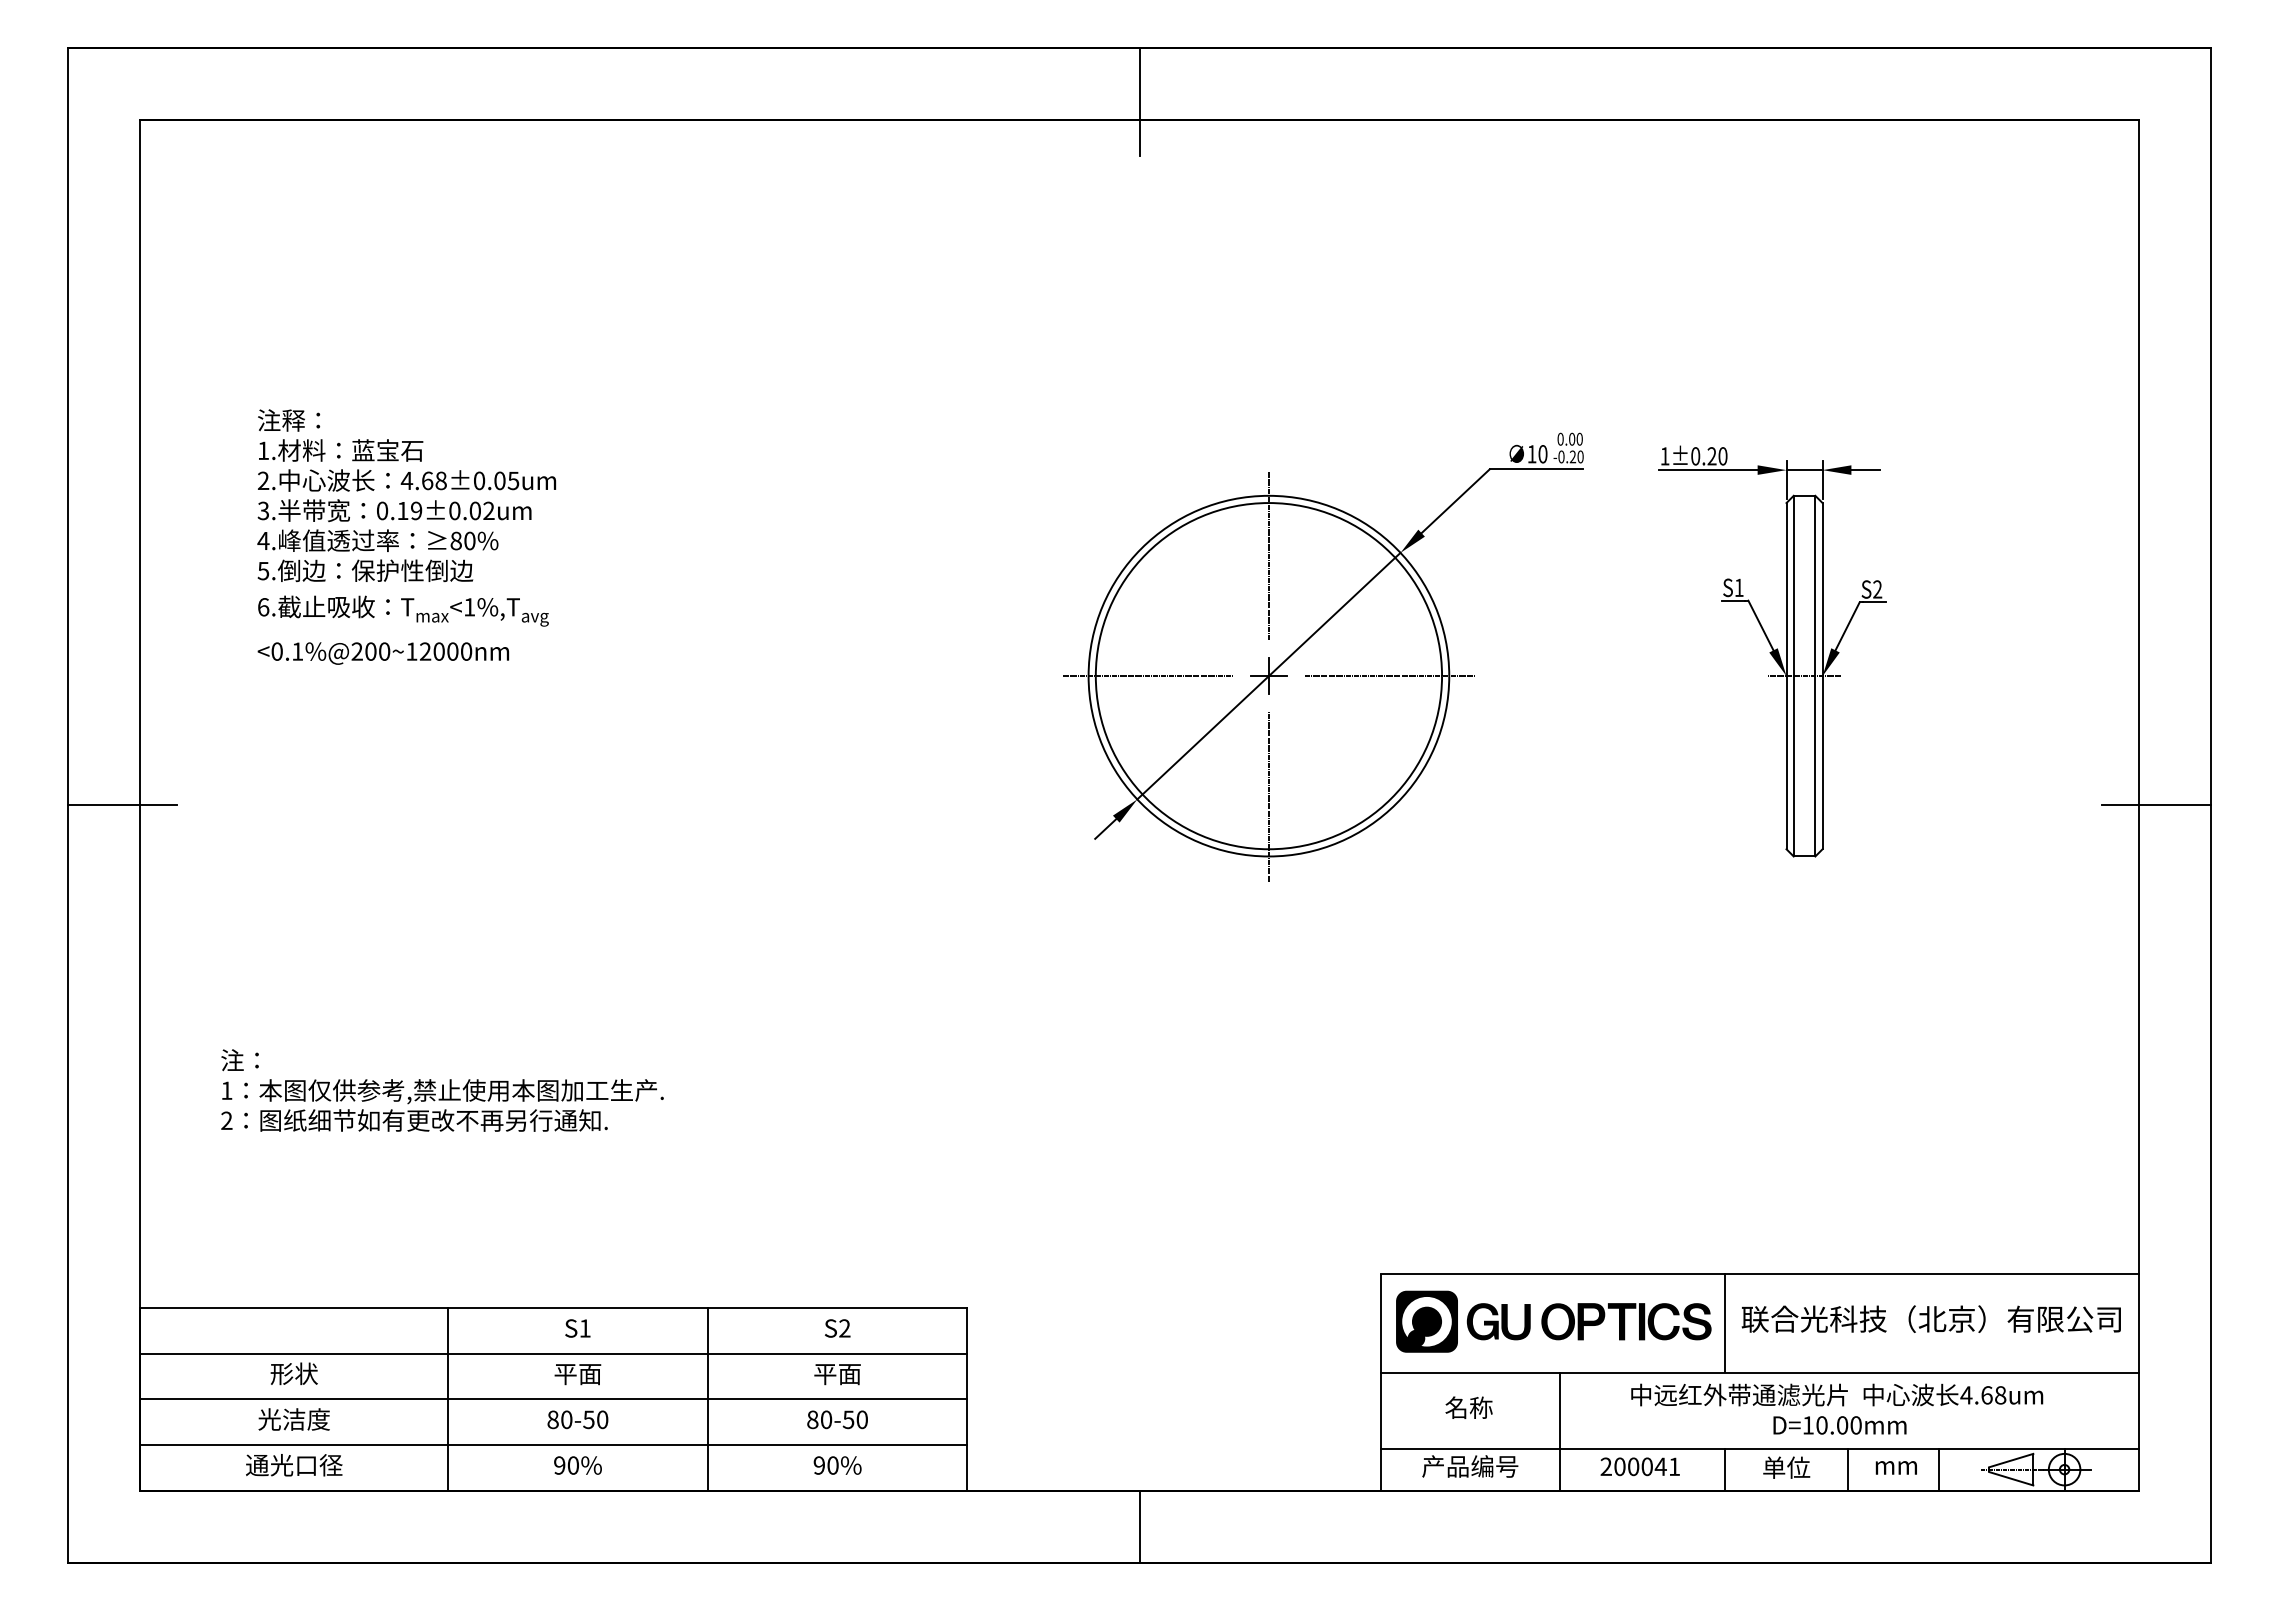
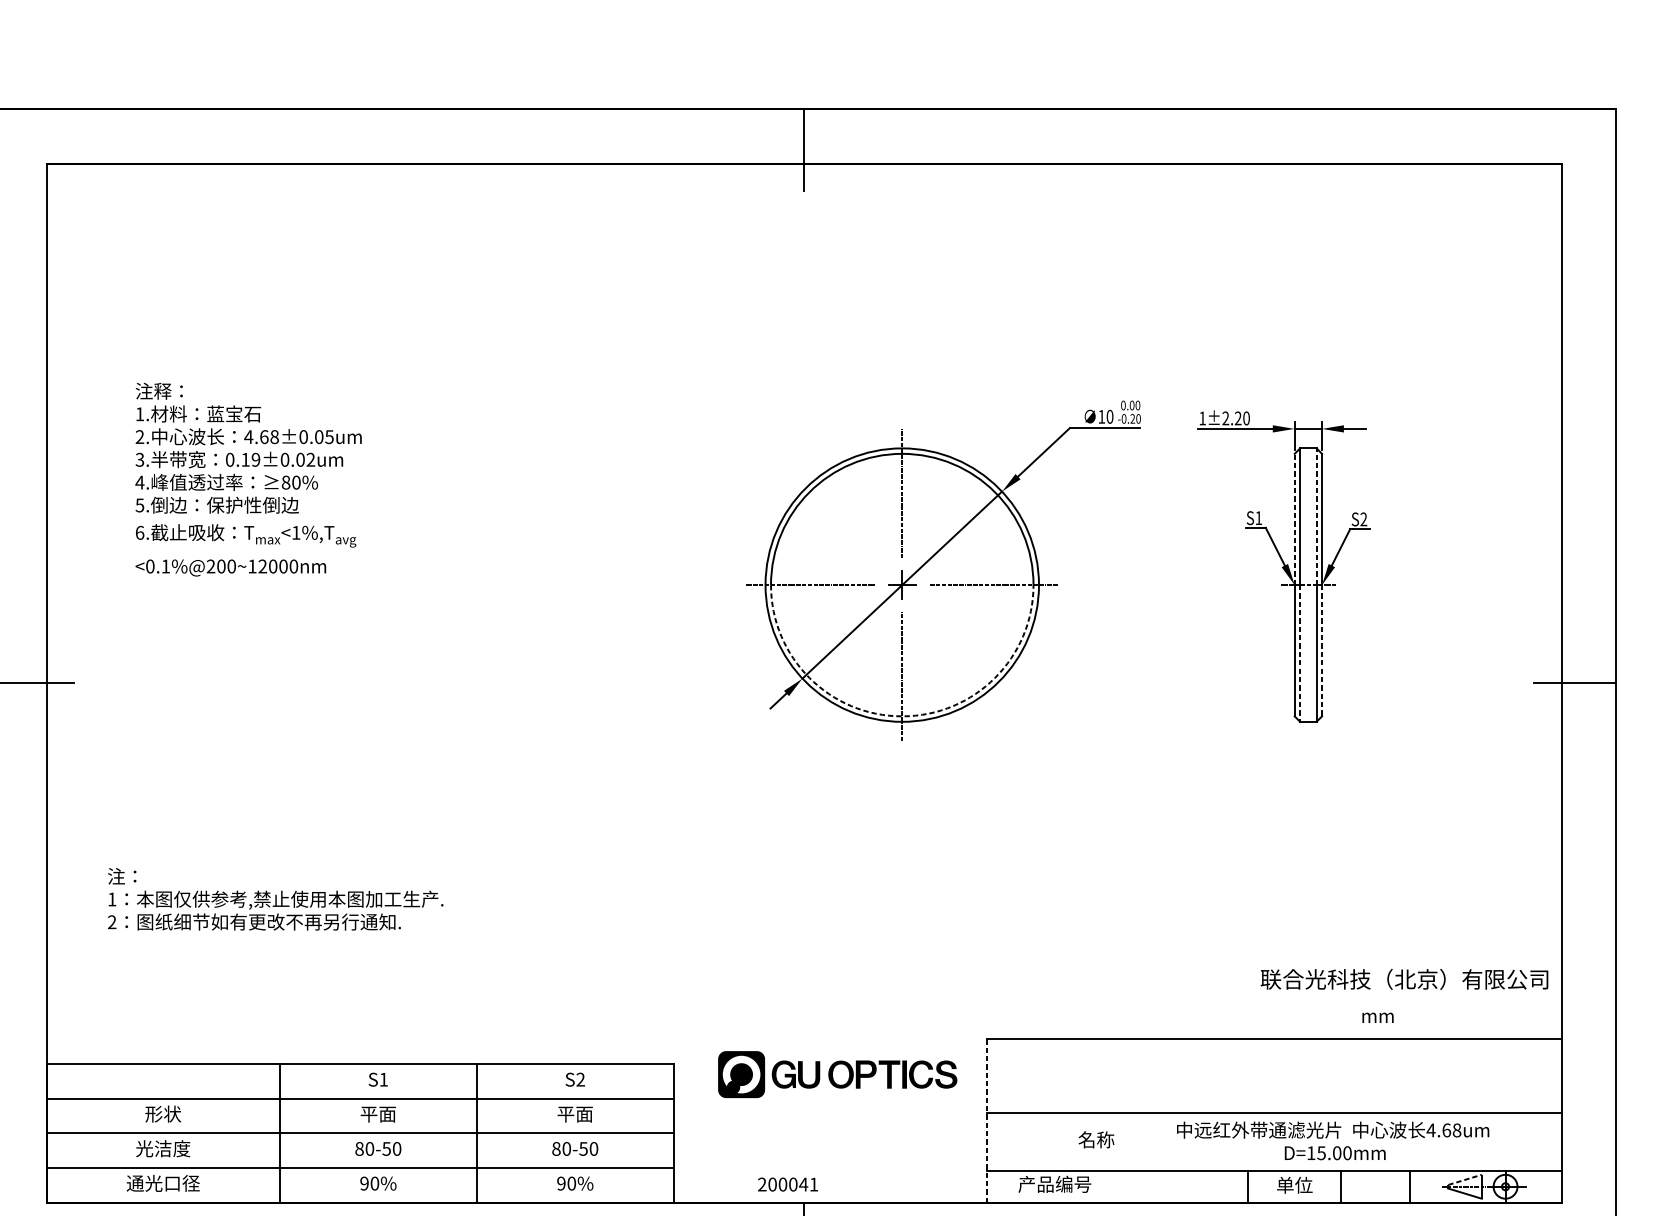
text: (1695, 456) -> (1225, 418), 1±0.20 -> 1±2.20
line: (1815, 585) -> (1316, 516), solid -> dashed
line: (1786, 589) -> (1294, 519), solid -> dashed
line: (1822, 762) -> (1321, 650), solid -> dashed
line: (1793, 766) -> (1299, 653), solid -> dashed
arc: (1268, 849) -> (901, 716), solid -> dashed
text: (1930, 1318) -> (1403, 978), moved
part: (1553, 1321) -> (837, 1074), moved
line: (1724, 1323) -> (1247, 1075), removed
line: (1381, 1382) -> (987, 1120), solid -> dashed
text: (1468, 1407) -> (1096, 1139), moved
text: (1821, 1425) -> (1321, 1153), D=10.00mm -> D=15.00mm
line: (1559, 1431) -> (1122, 1157), removed
line: (2011, 1460) -> (1465, 1179), solid -> dashed
text: (1639, 1466) -> (787, 1184), moved
text: (1895, 1467) -> (1377, 1017), moved

